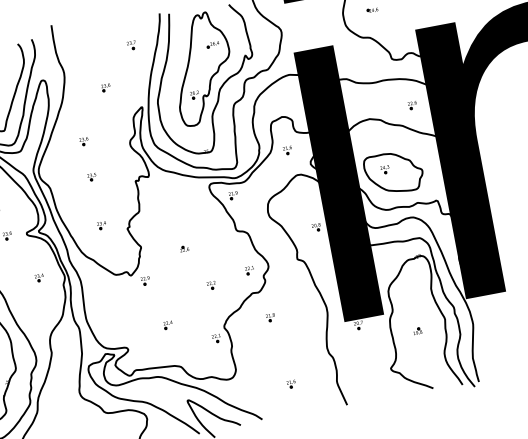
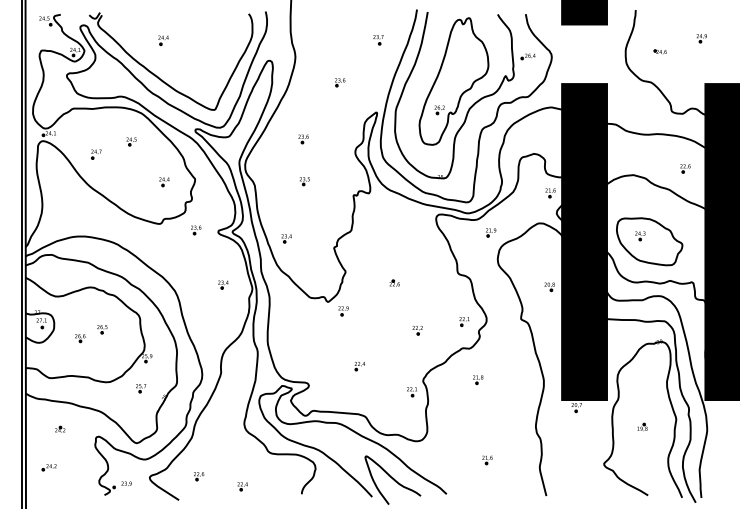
part: (212, 44) -> (527, 56), moved
part: (287, 150) -> (550, 193), moved
part: (233, 195) -> (491, 232), moved
part: (101, 225) -> (286, 238), moved

